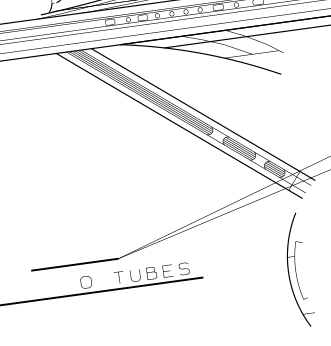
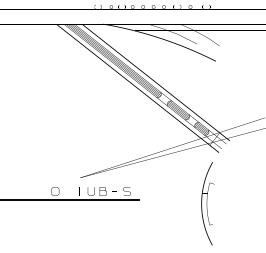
line: (74, 264) -> (48, 177), removed

